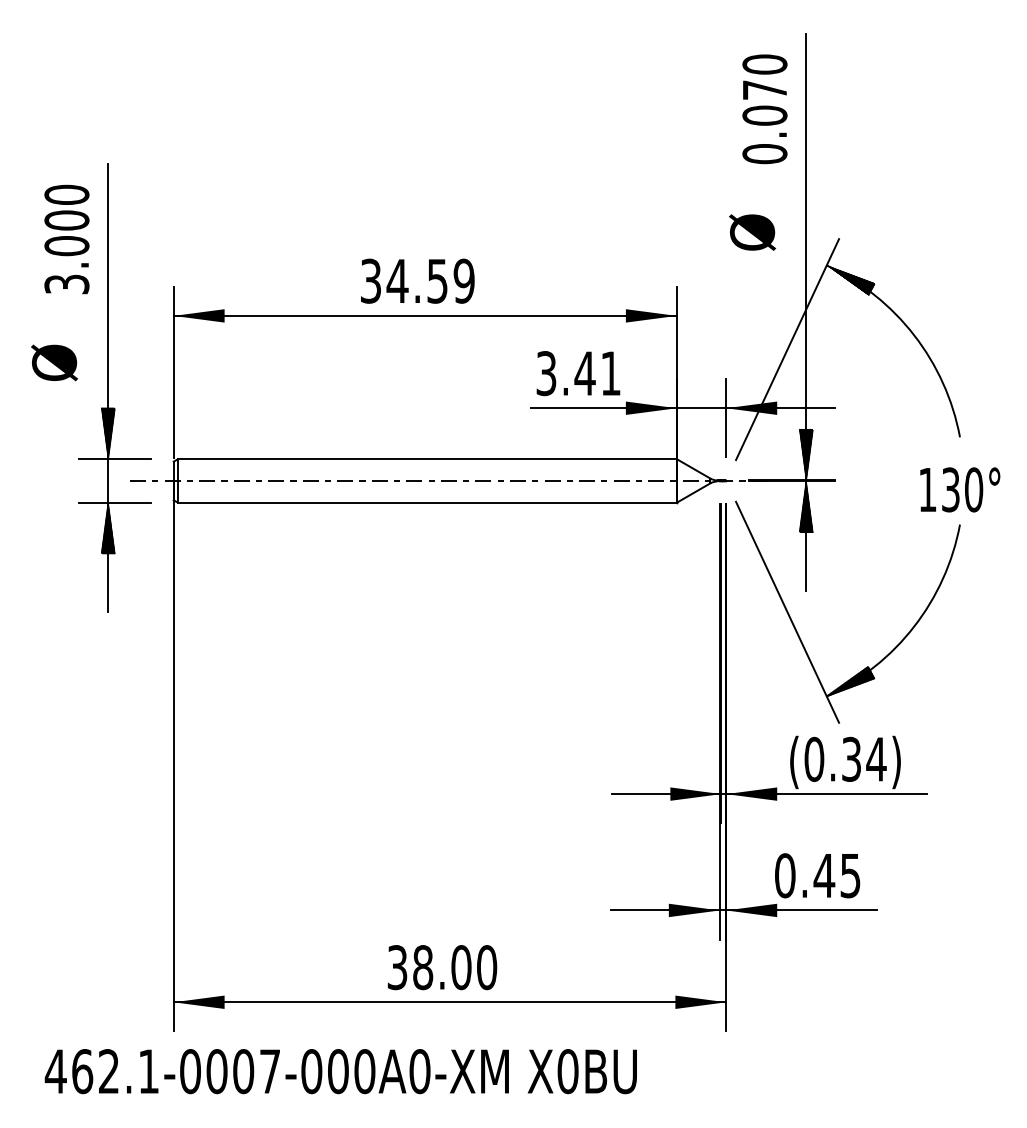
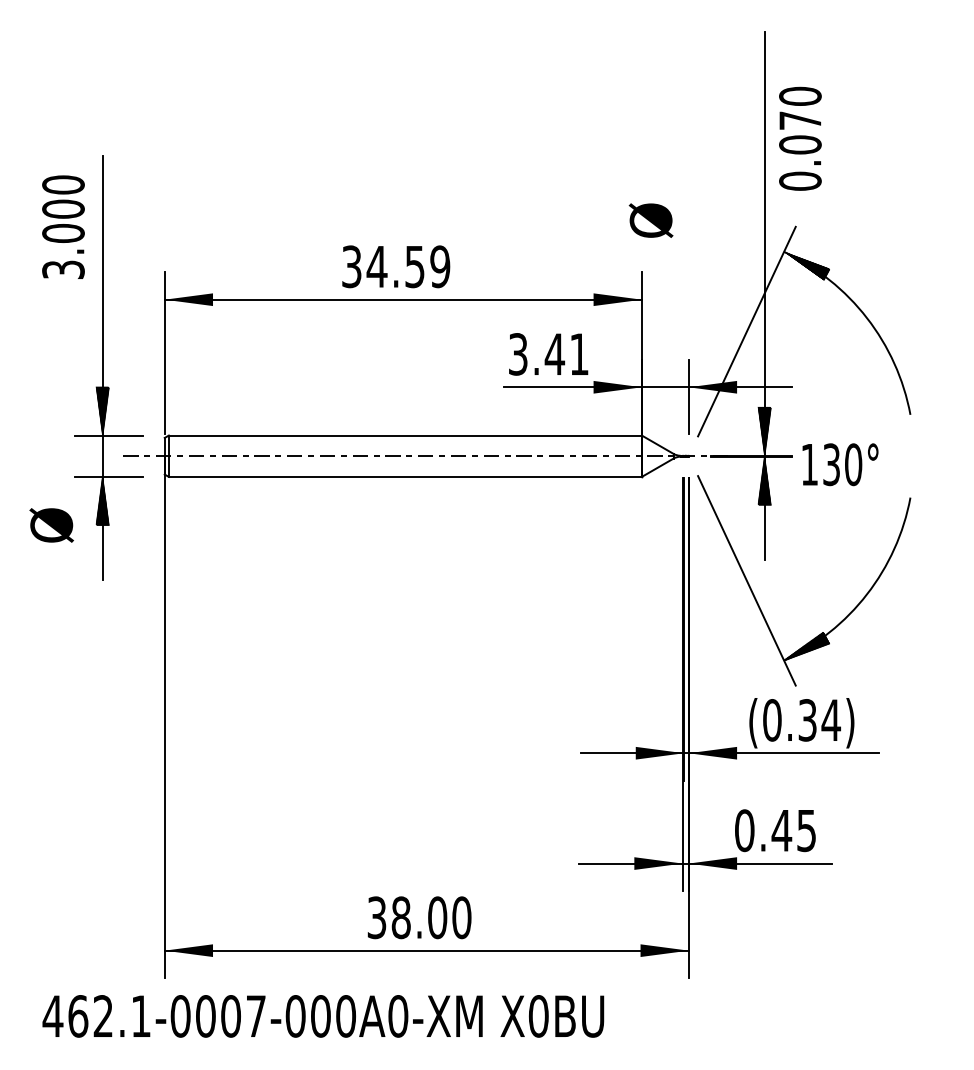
text: (764, 109) -> (799, 139), moved
text: (752, 232) -> (651, 220), moved
text: (54, 362) -> (51, 525), moved
text: (960, 489) -> (840, 464), moved

